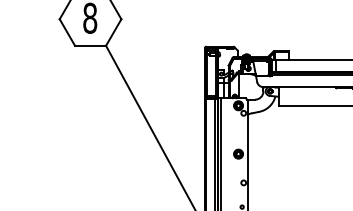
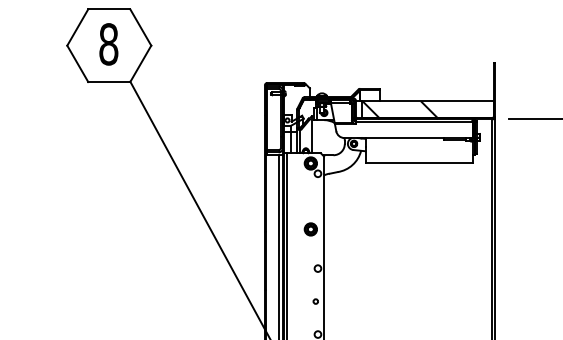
hatch: (303, 66) -> (399, 109), added

